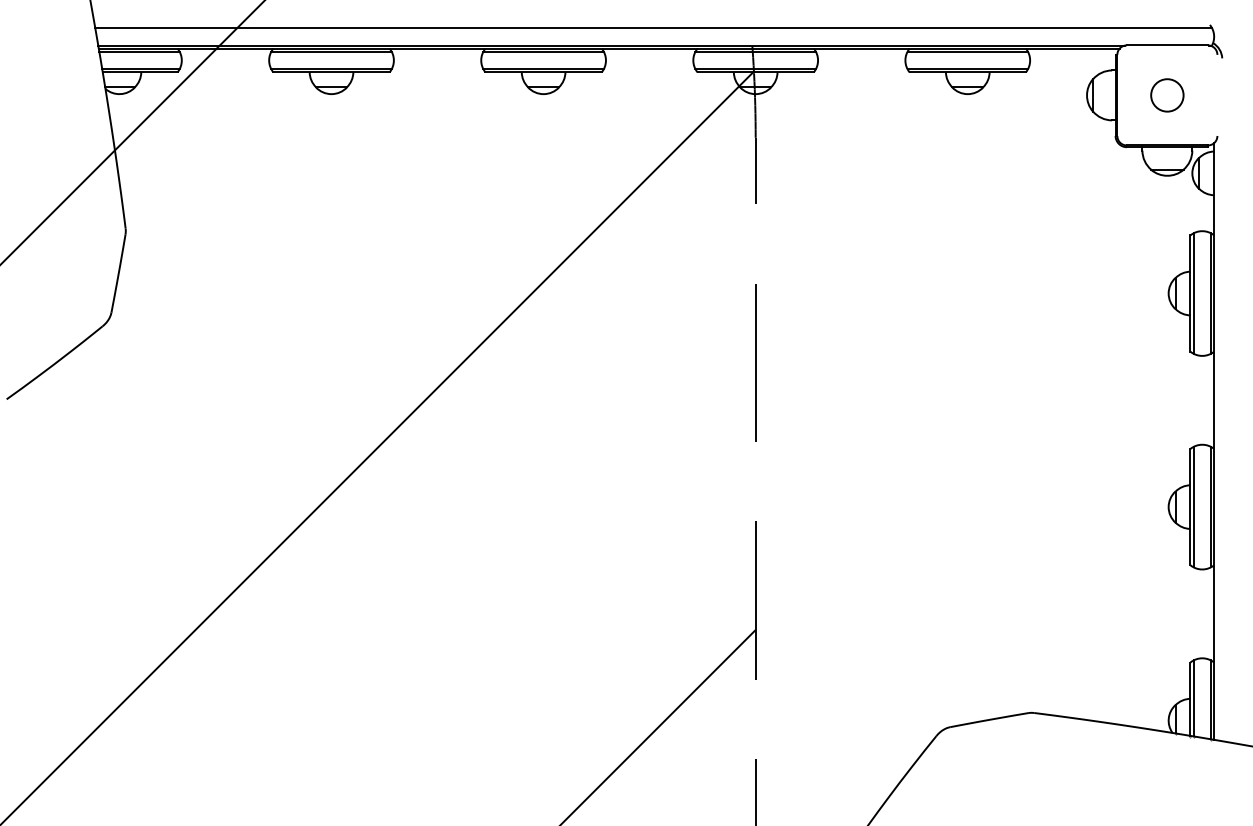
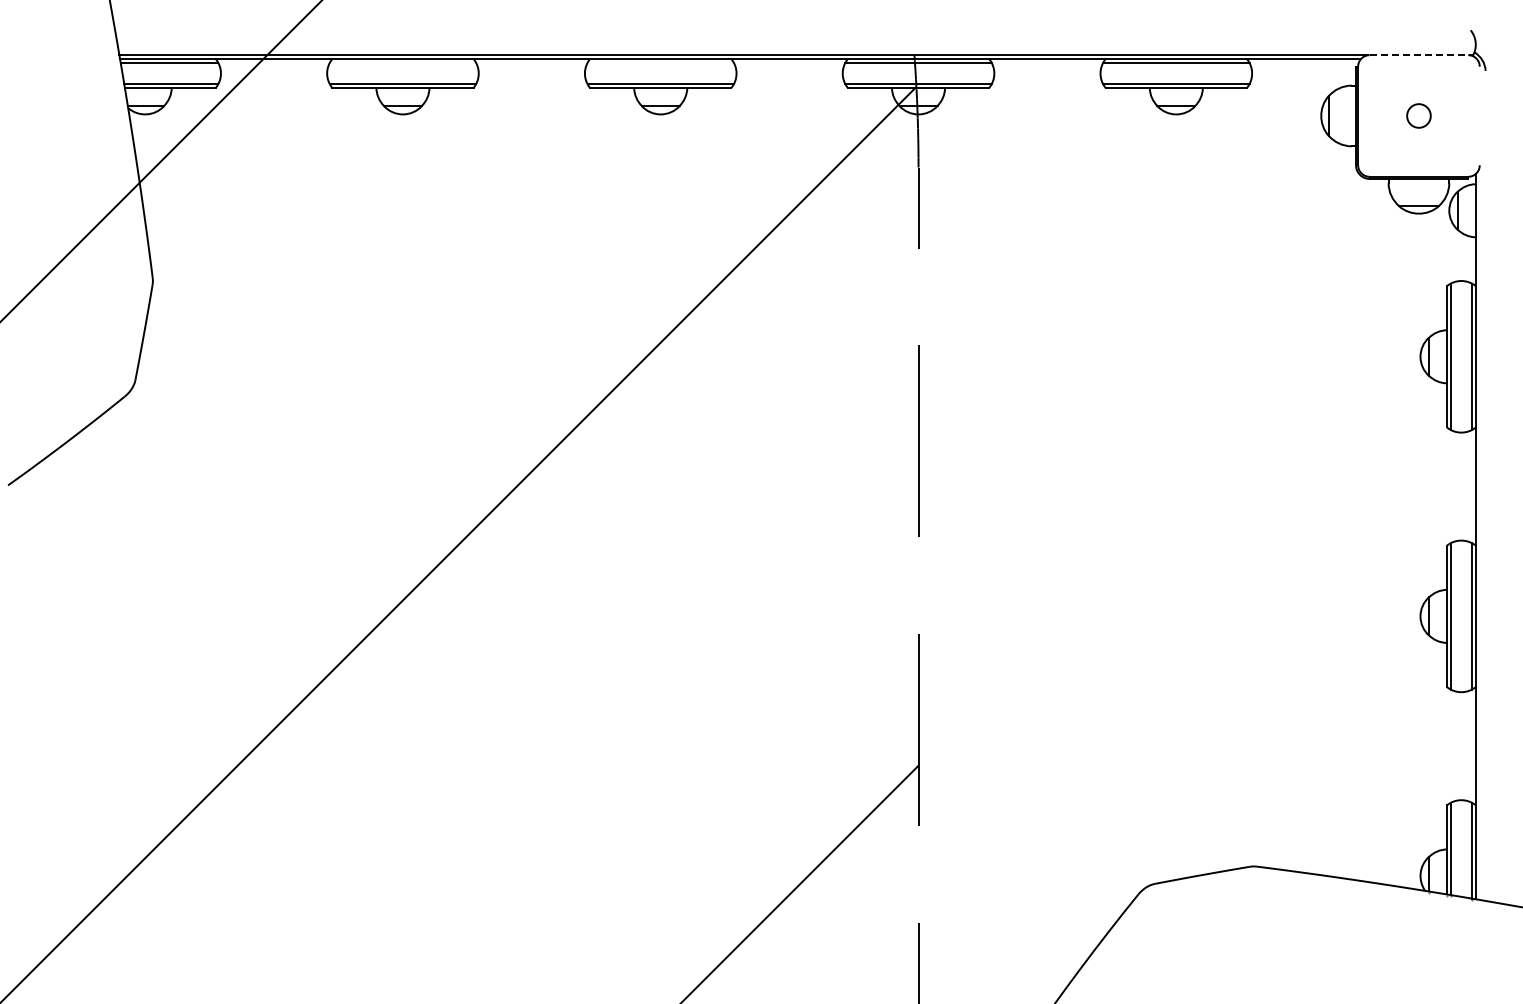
line: (653, 28) -> (794, 34), removed
line: (1167, 45) -> (1419, 55), solid -> dashed
line: (331, 51) -> (402, 62), removed
line: (543, 51) -> (660, 62), removed
circle: (1167, 95) -> (1418, 115), size x0.6

